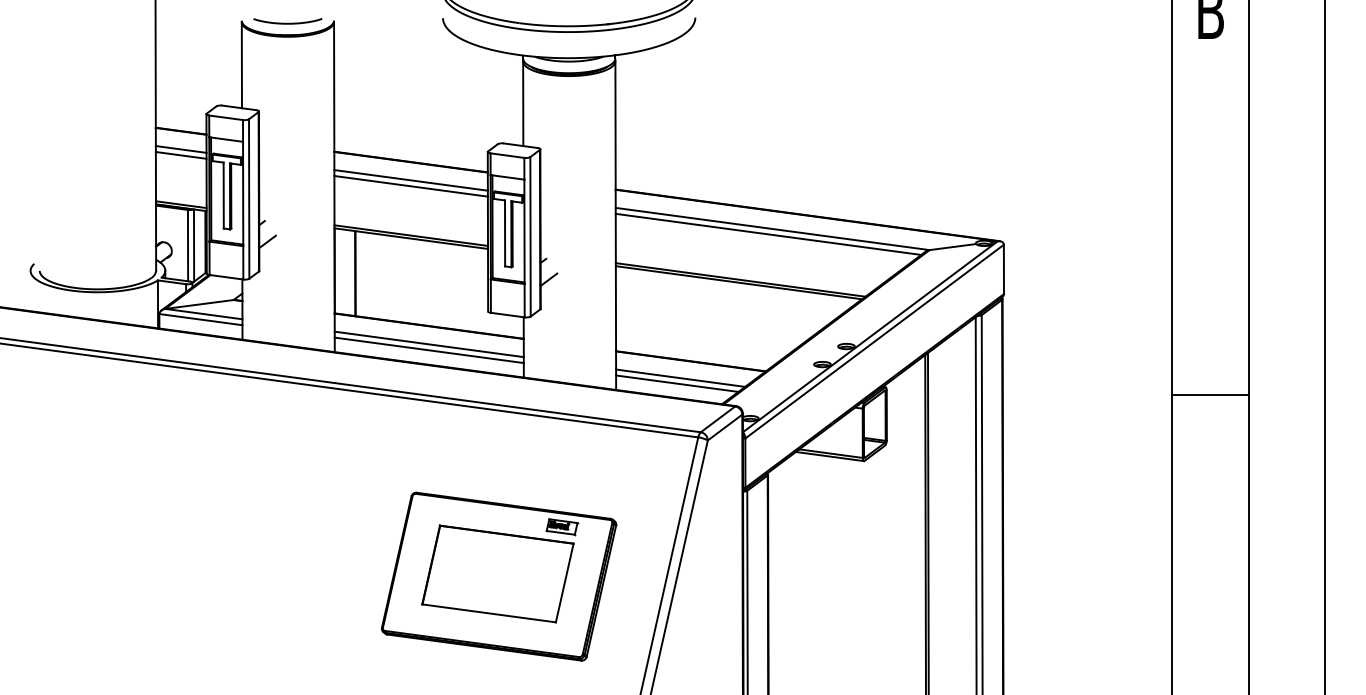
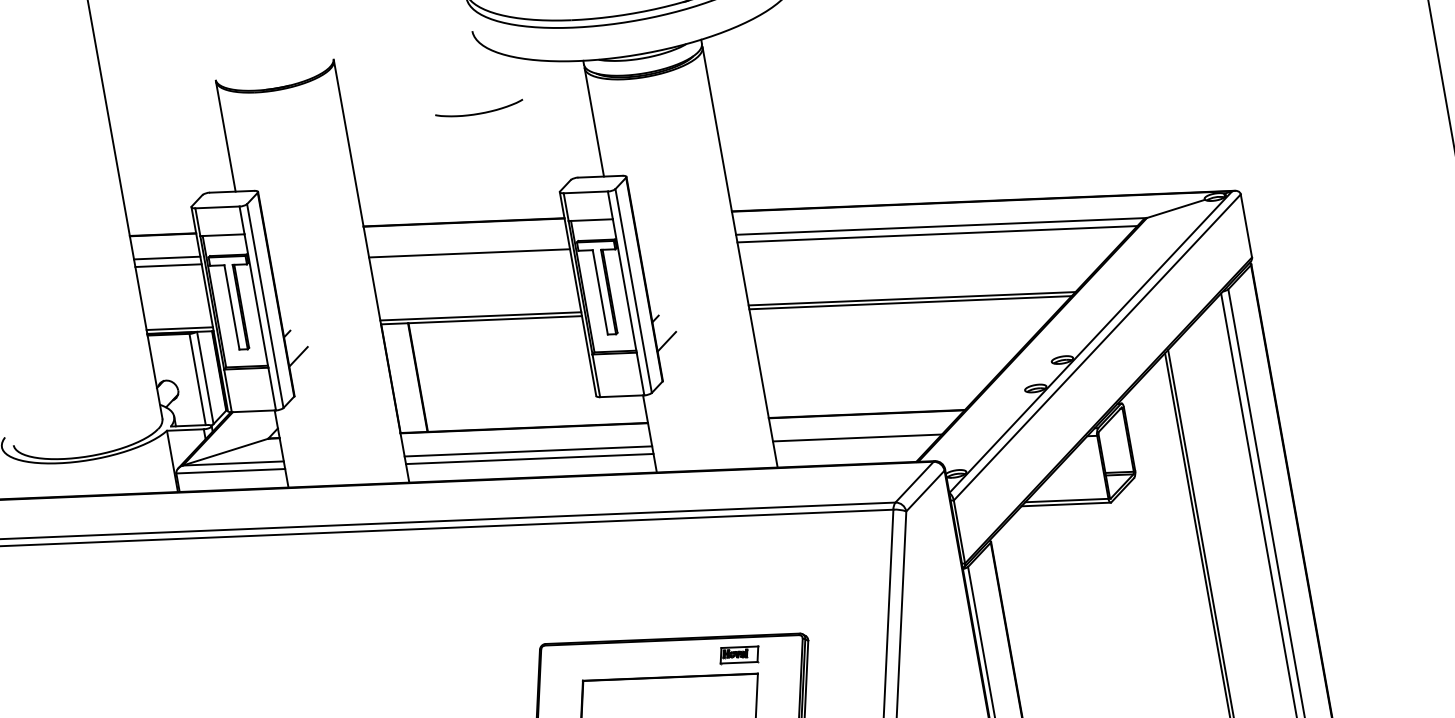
curve: (287, 22) -> (479, 112), moved
line: (410, 180) -> (467, 246), removed
line: (677, 383) -> (854, 445), removed

